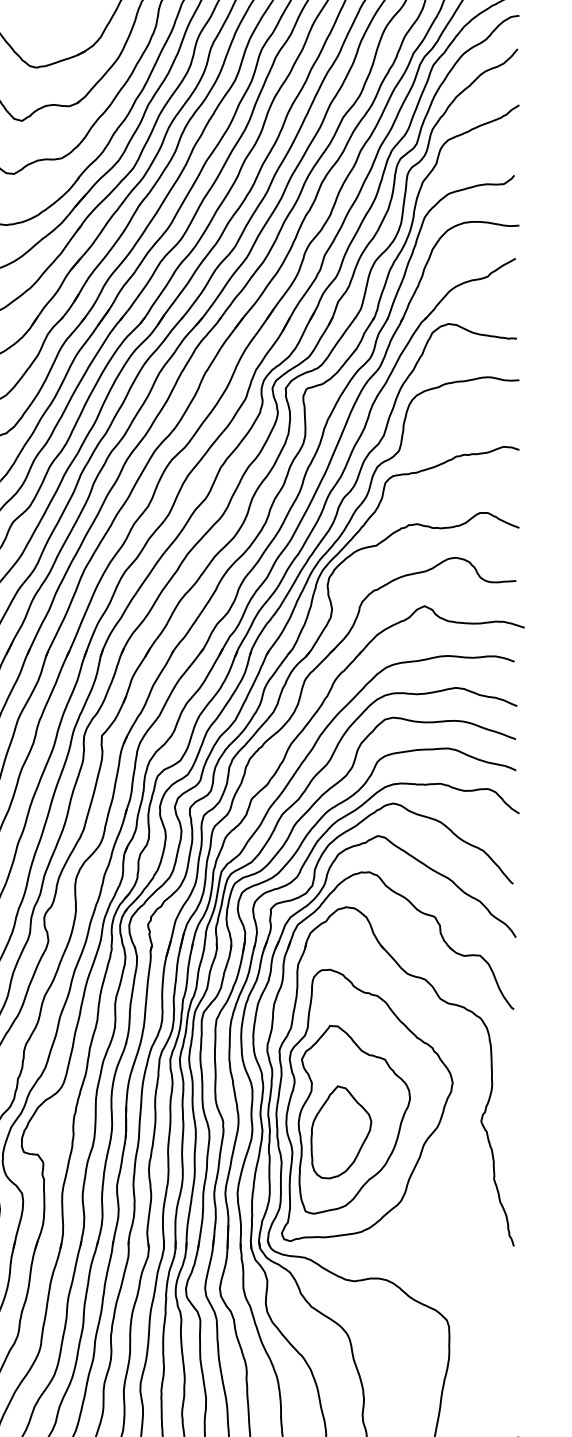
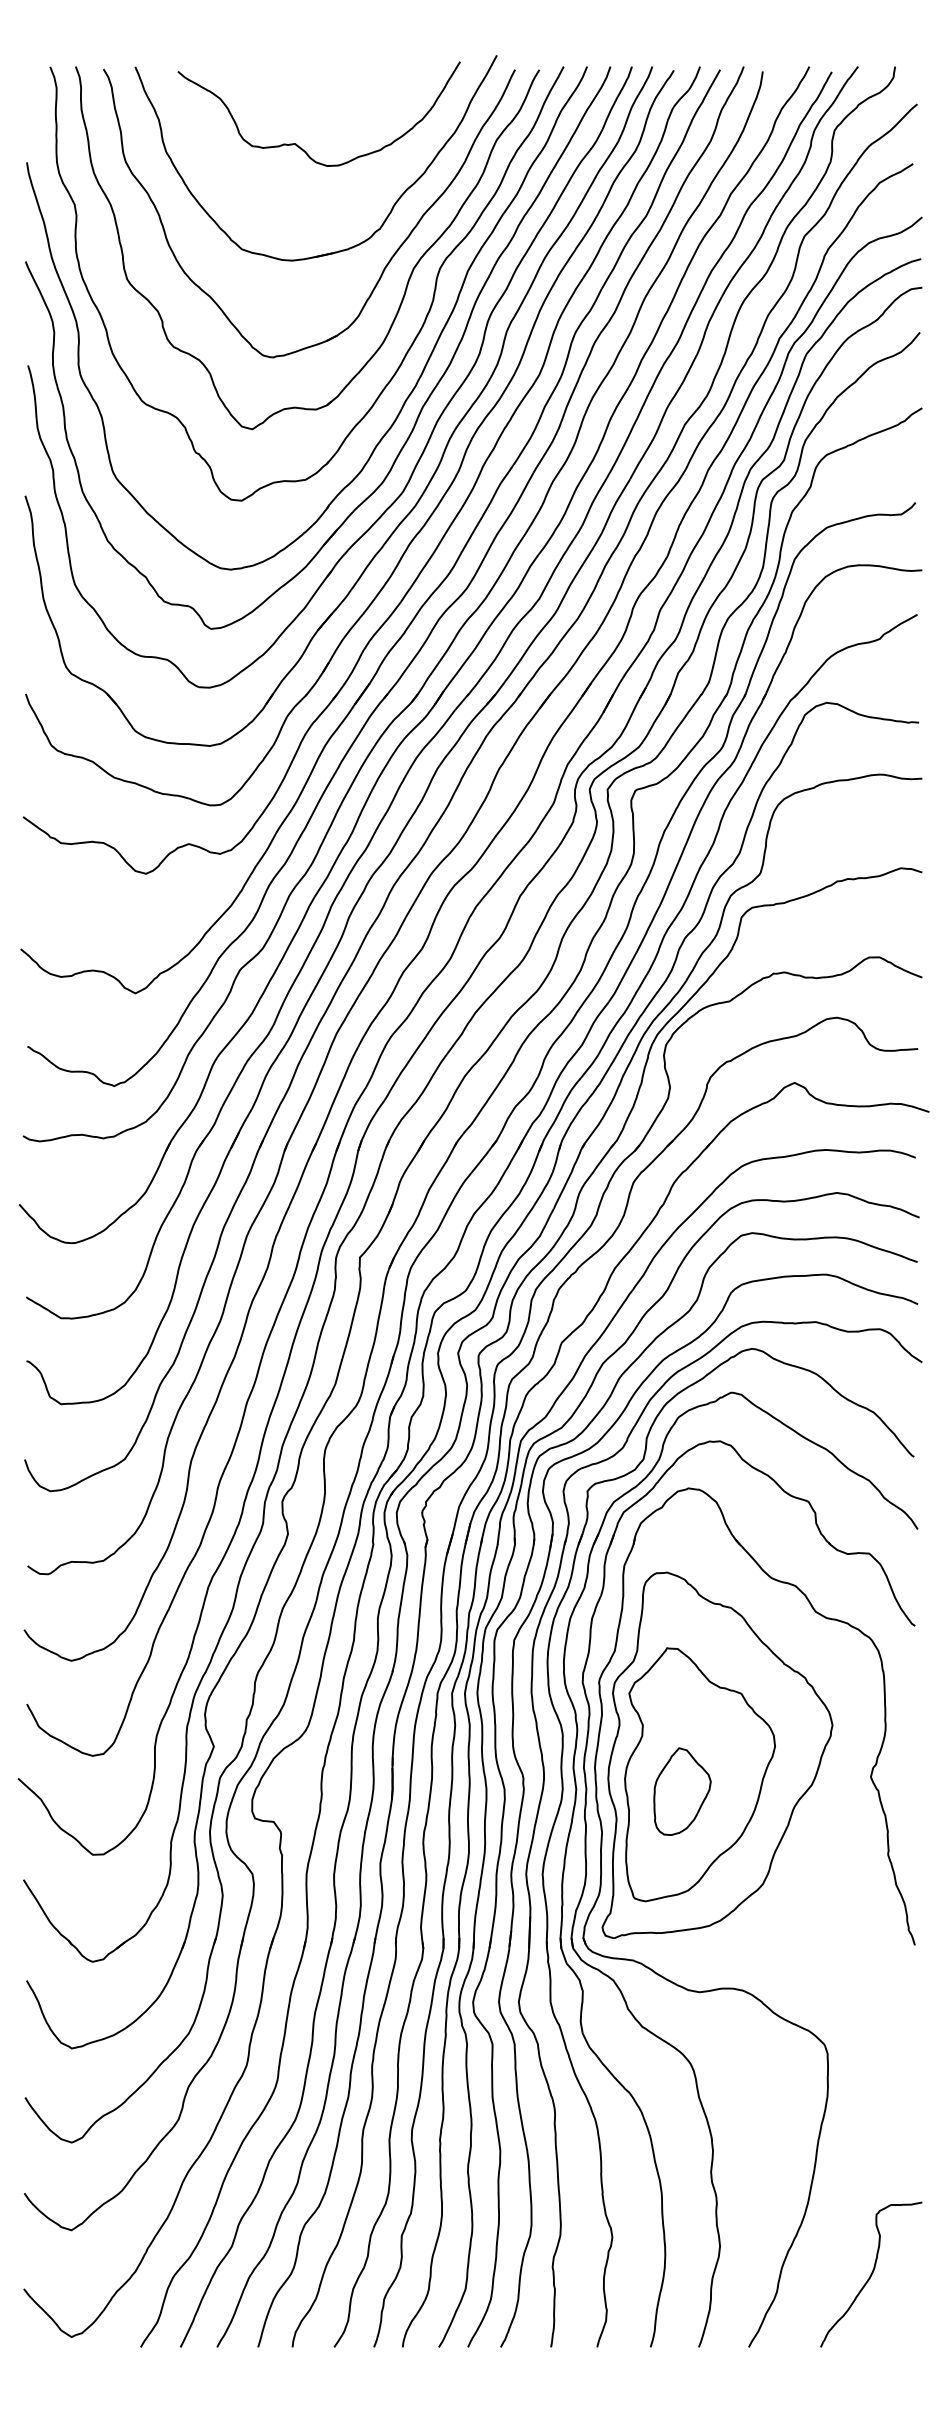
part: (341, 1132) -> (682, 1791), size x0.7

